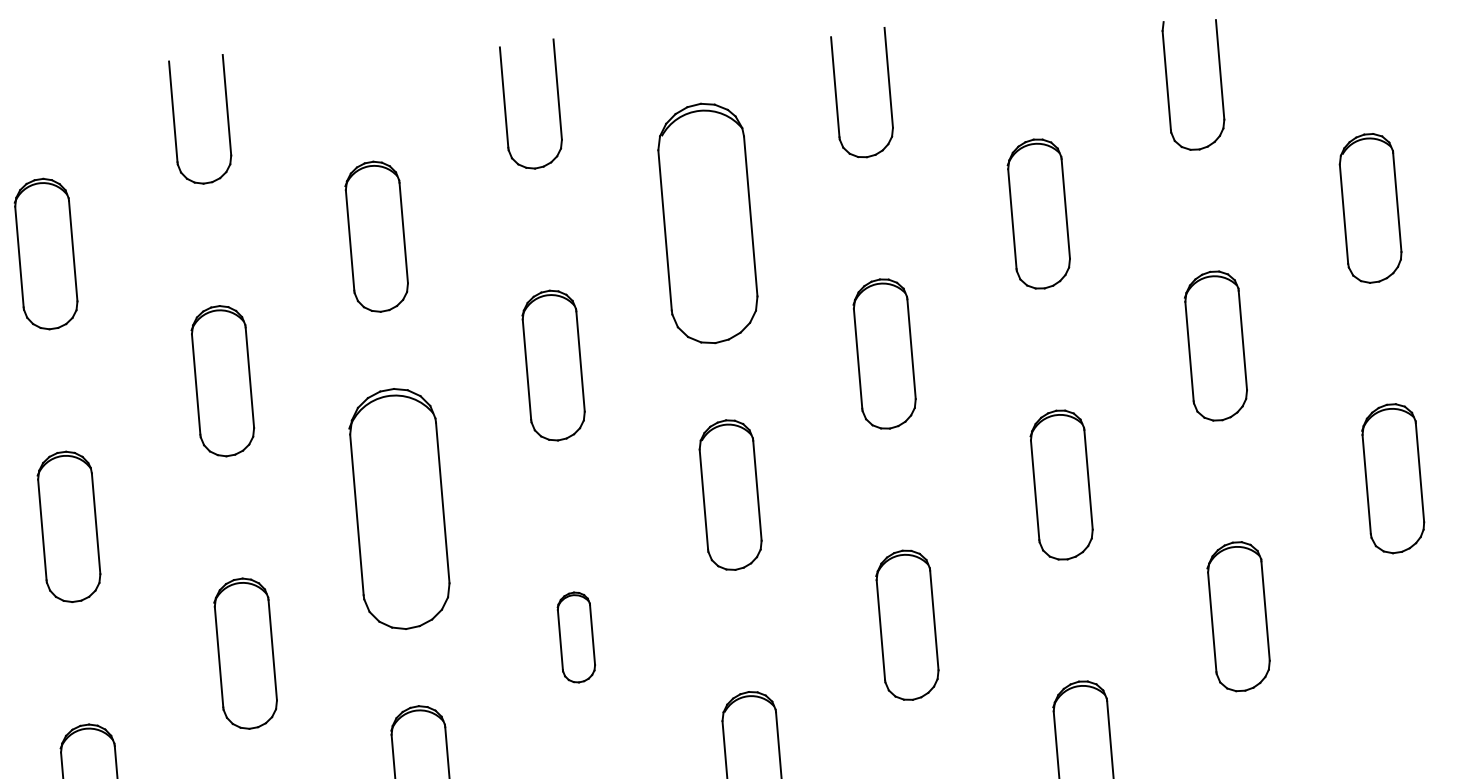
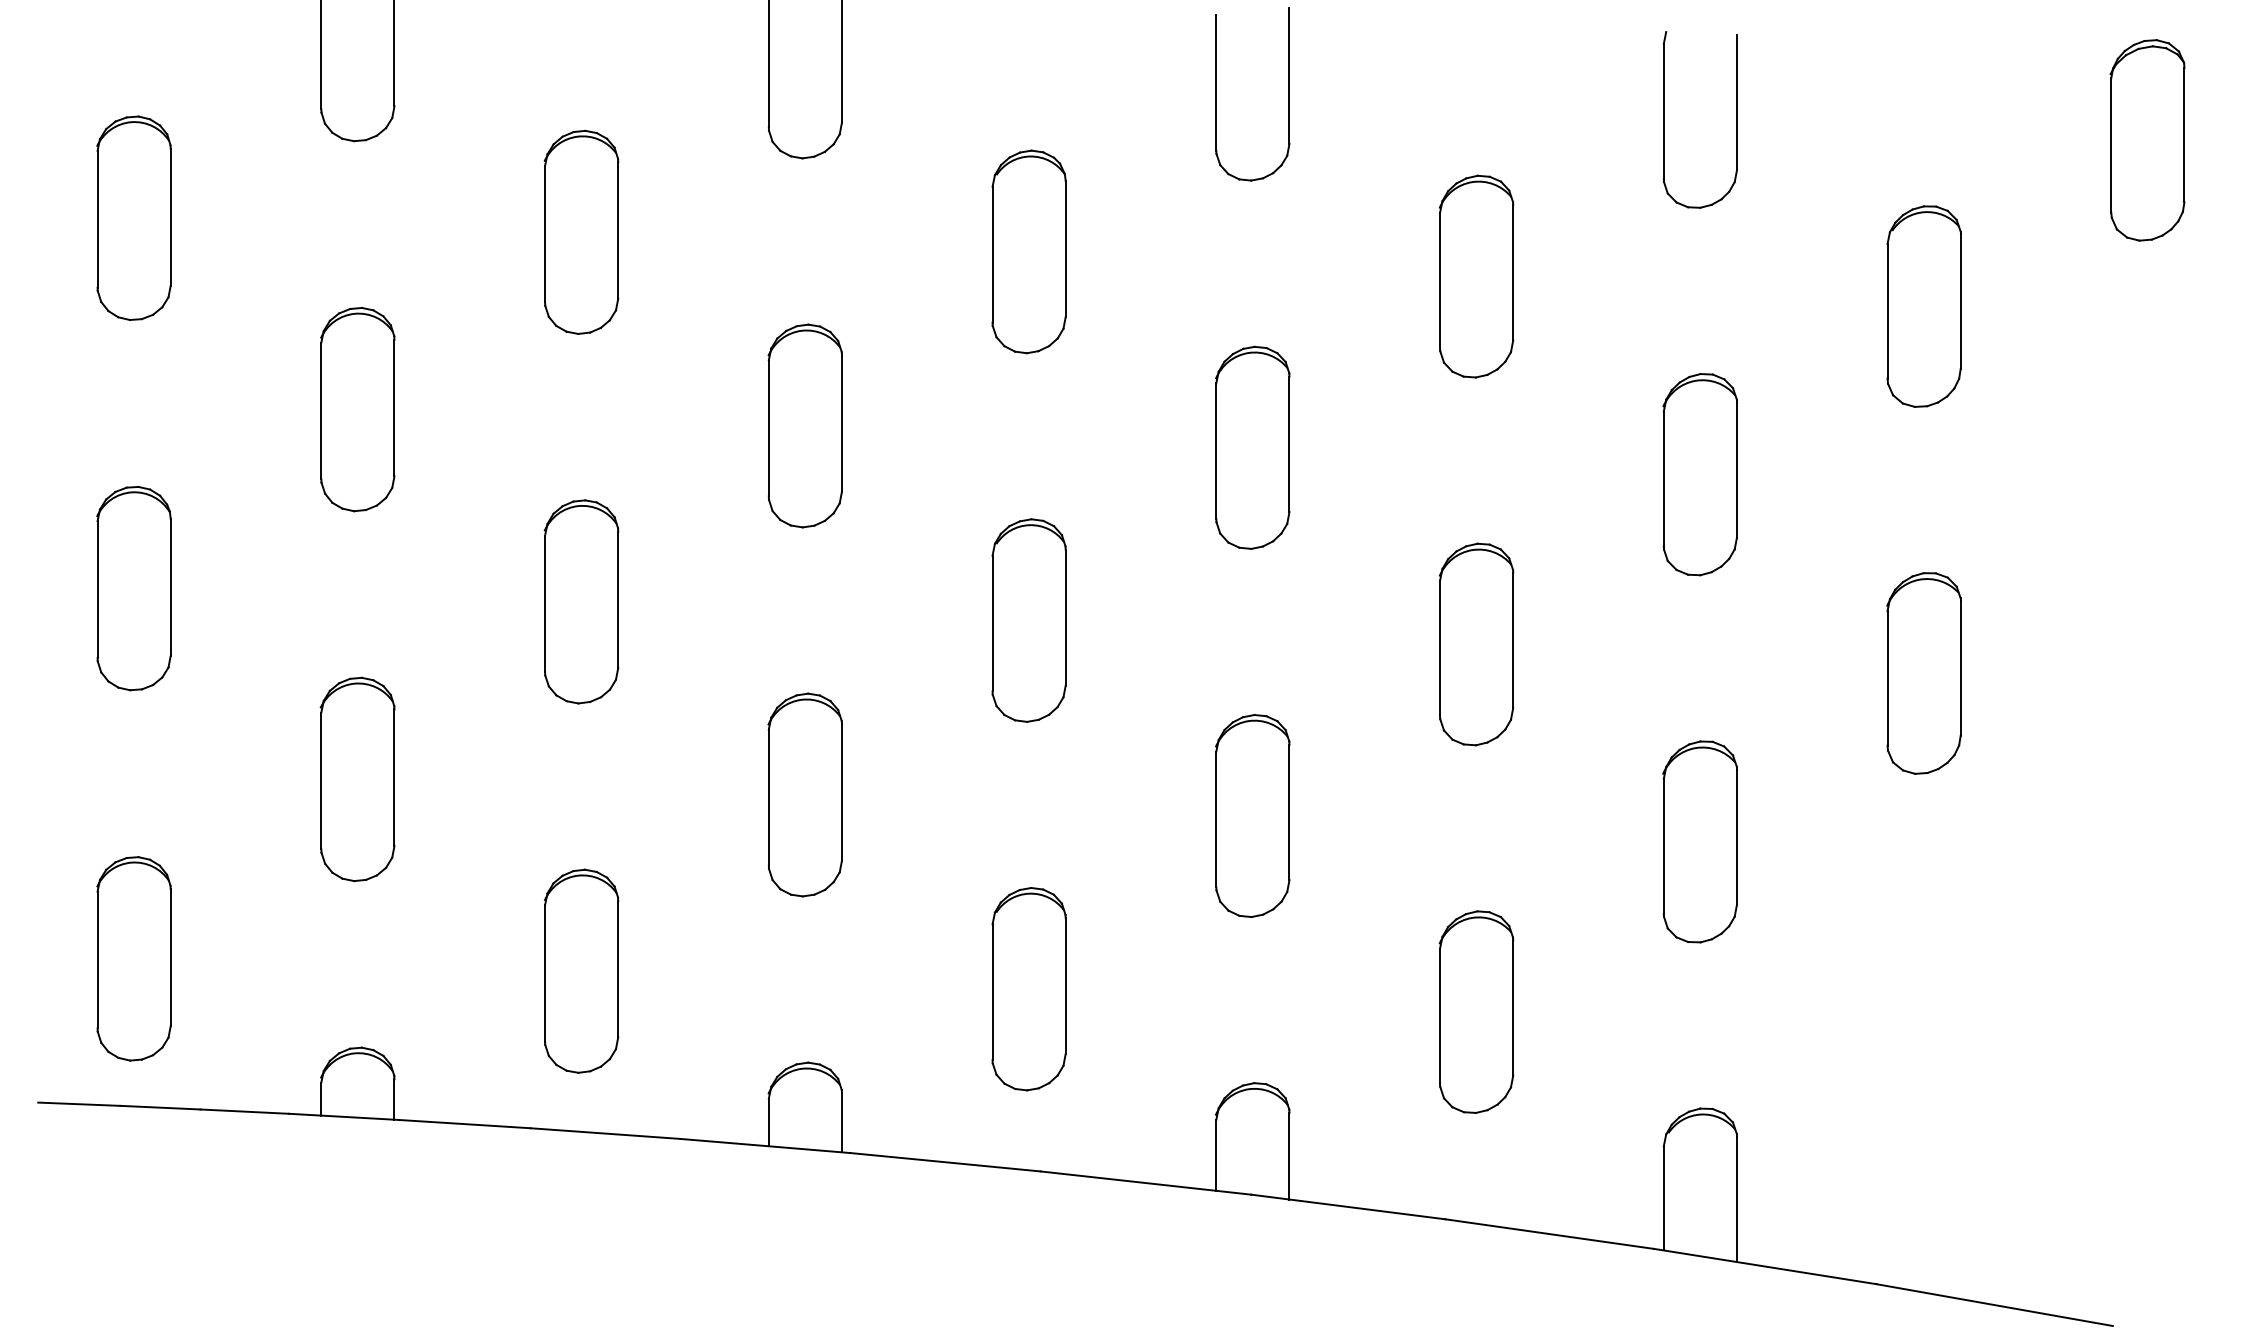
part: (707, 223) -> (1028, 251), size x0.62
part: (399, 508) -> (581, 601), size x0.62
part: (575, 637) -> (804, 794), size x1.67

